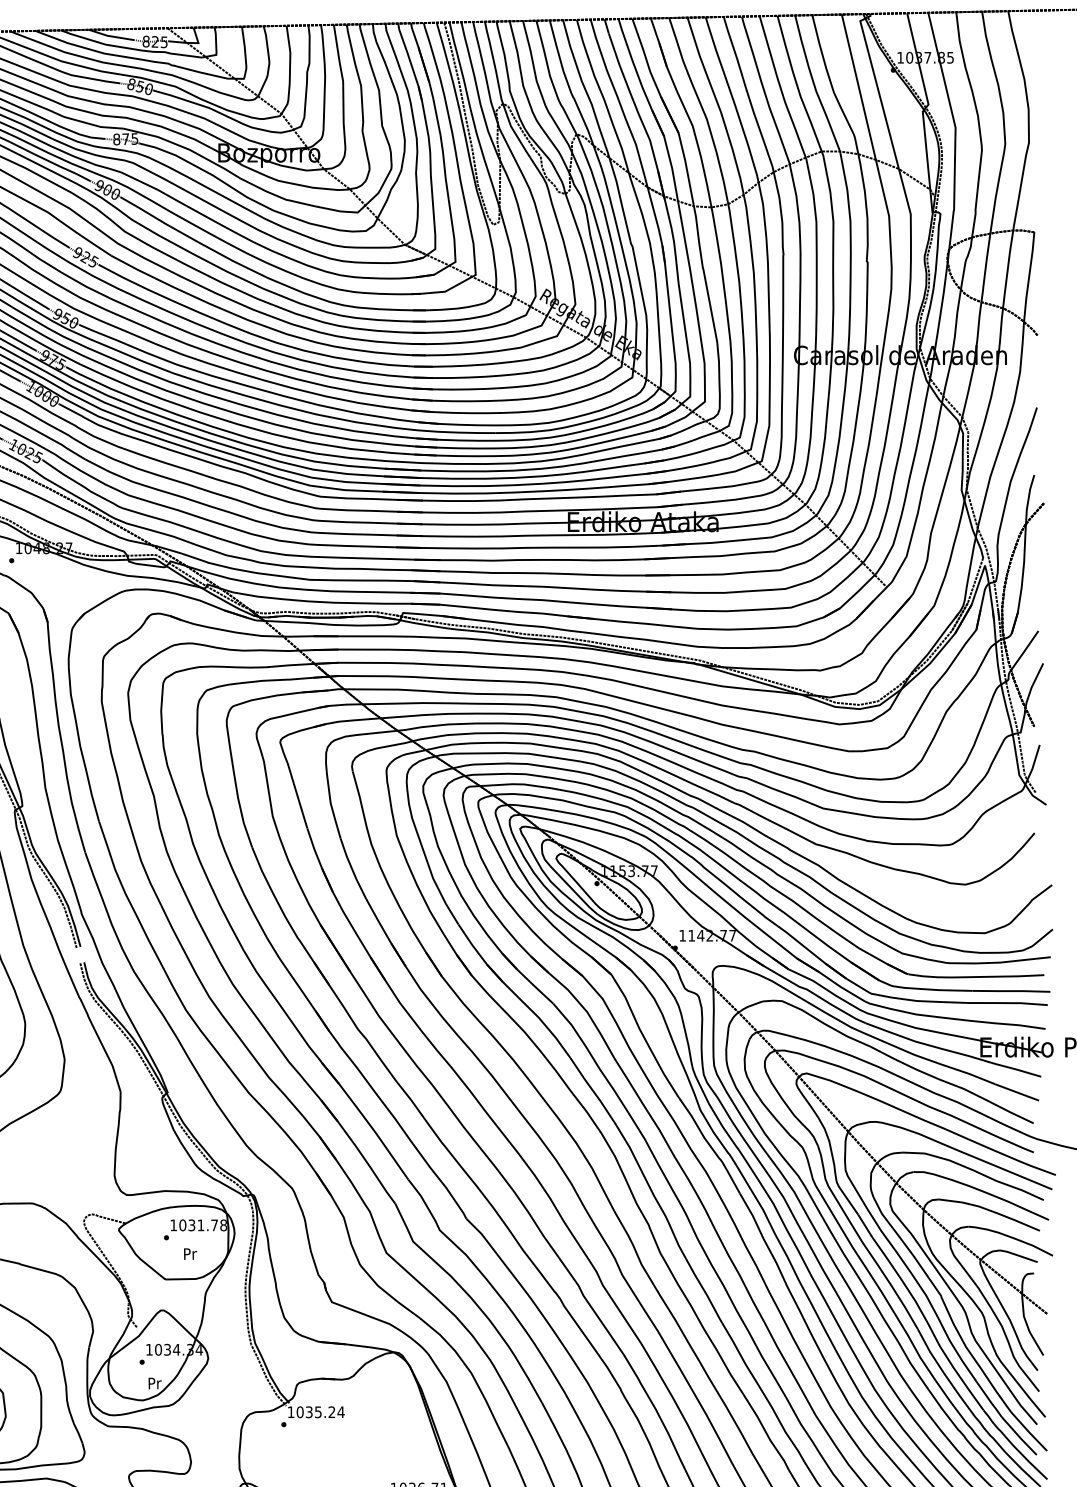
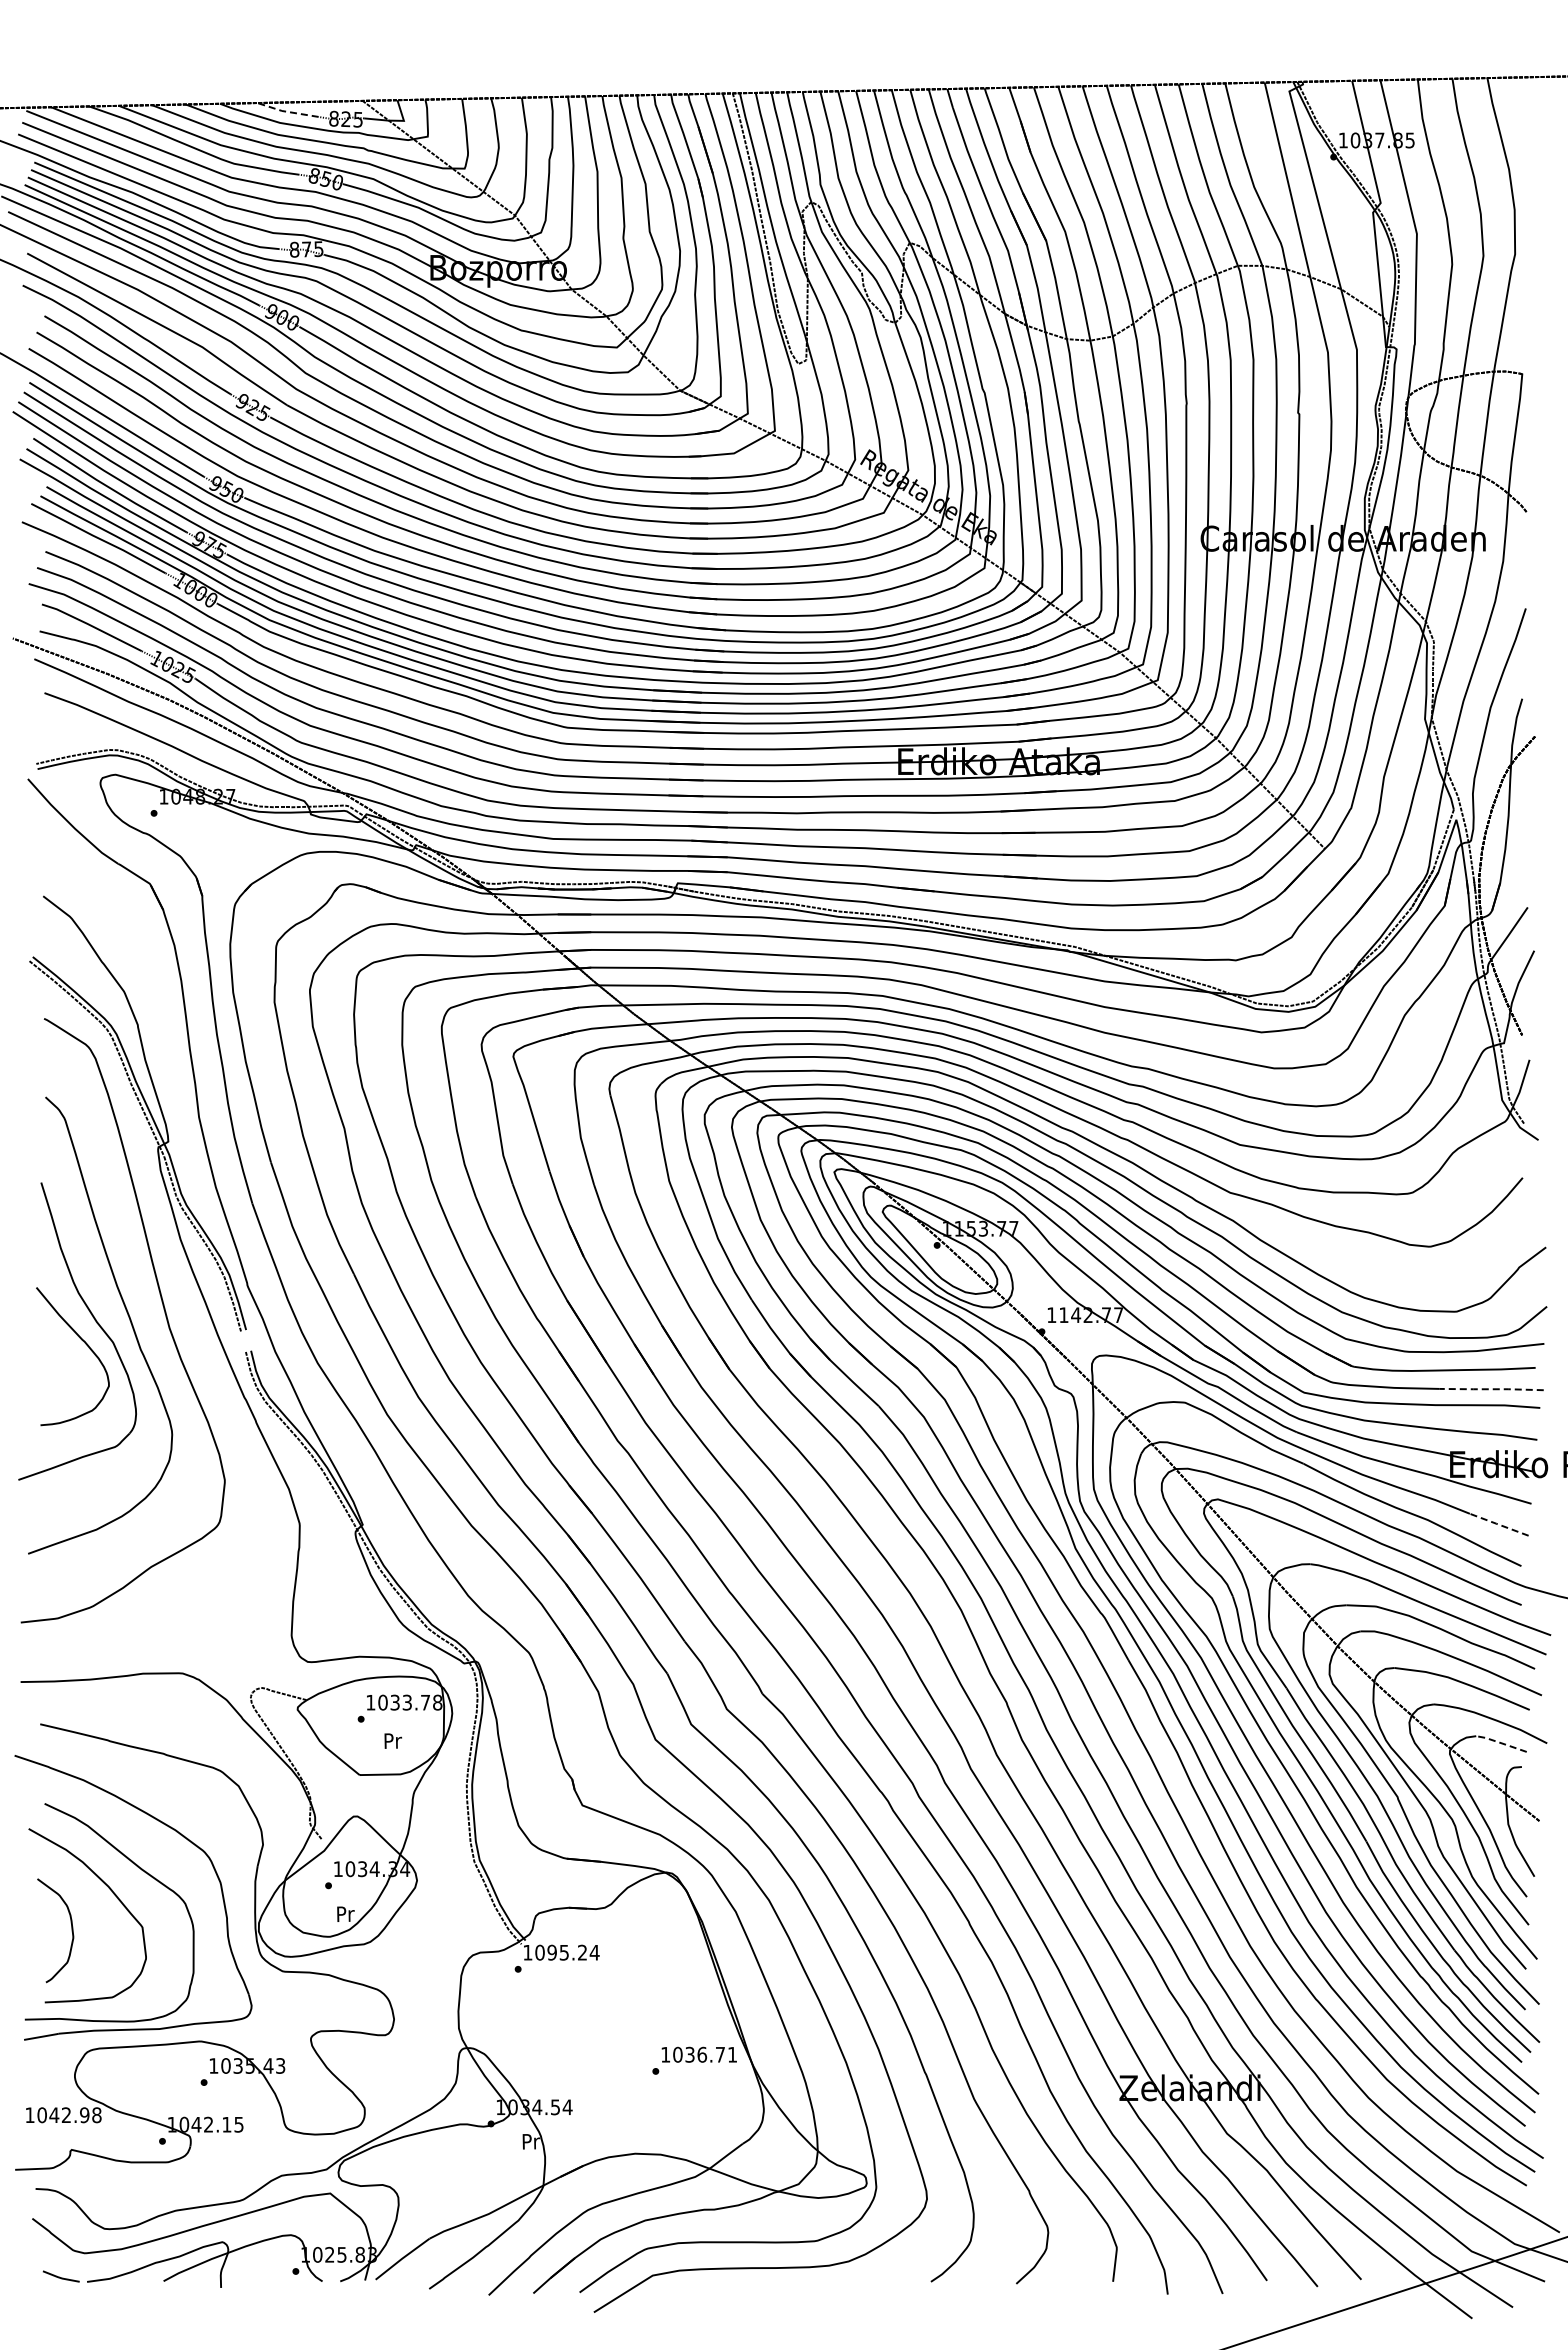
line: (110, 36) -> (286, 111), solid -> dashed
line: (1011, 991) -> (1491, 1389), solid -> dashed
line: (1016, 1092) -> (1498, 1524), solid -> dashed
text: (200, 1225) -> (406, 1702), 1031.78 -> 1033.78
line: (1018, 1255) -> (1501, 1743), solid -> dashed
text: (308, 1412) -> (551, 1952), 1035.24 -> 1095.24

